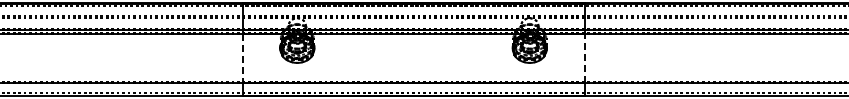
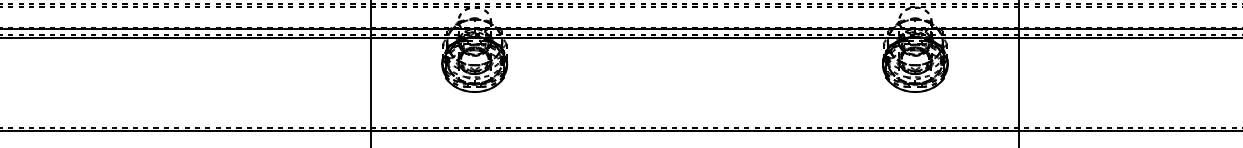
line: (584, 58) -> (1018, 83), dashed -> solid
line: (242, 59) -> (370, 85), dashed -> solid

